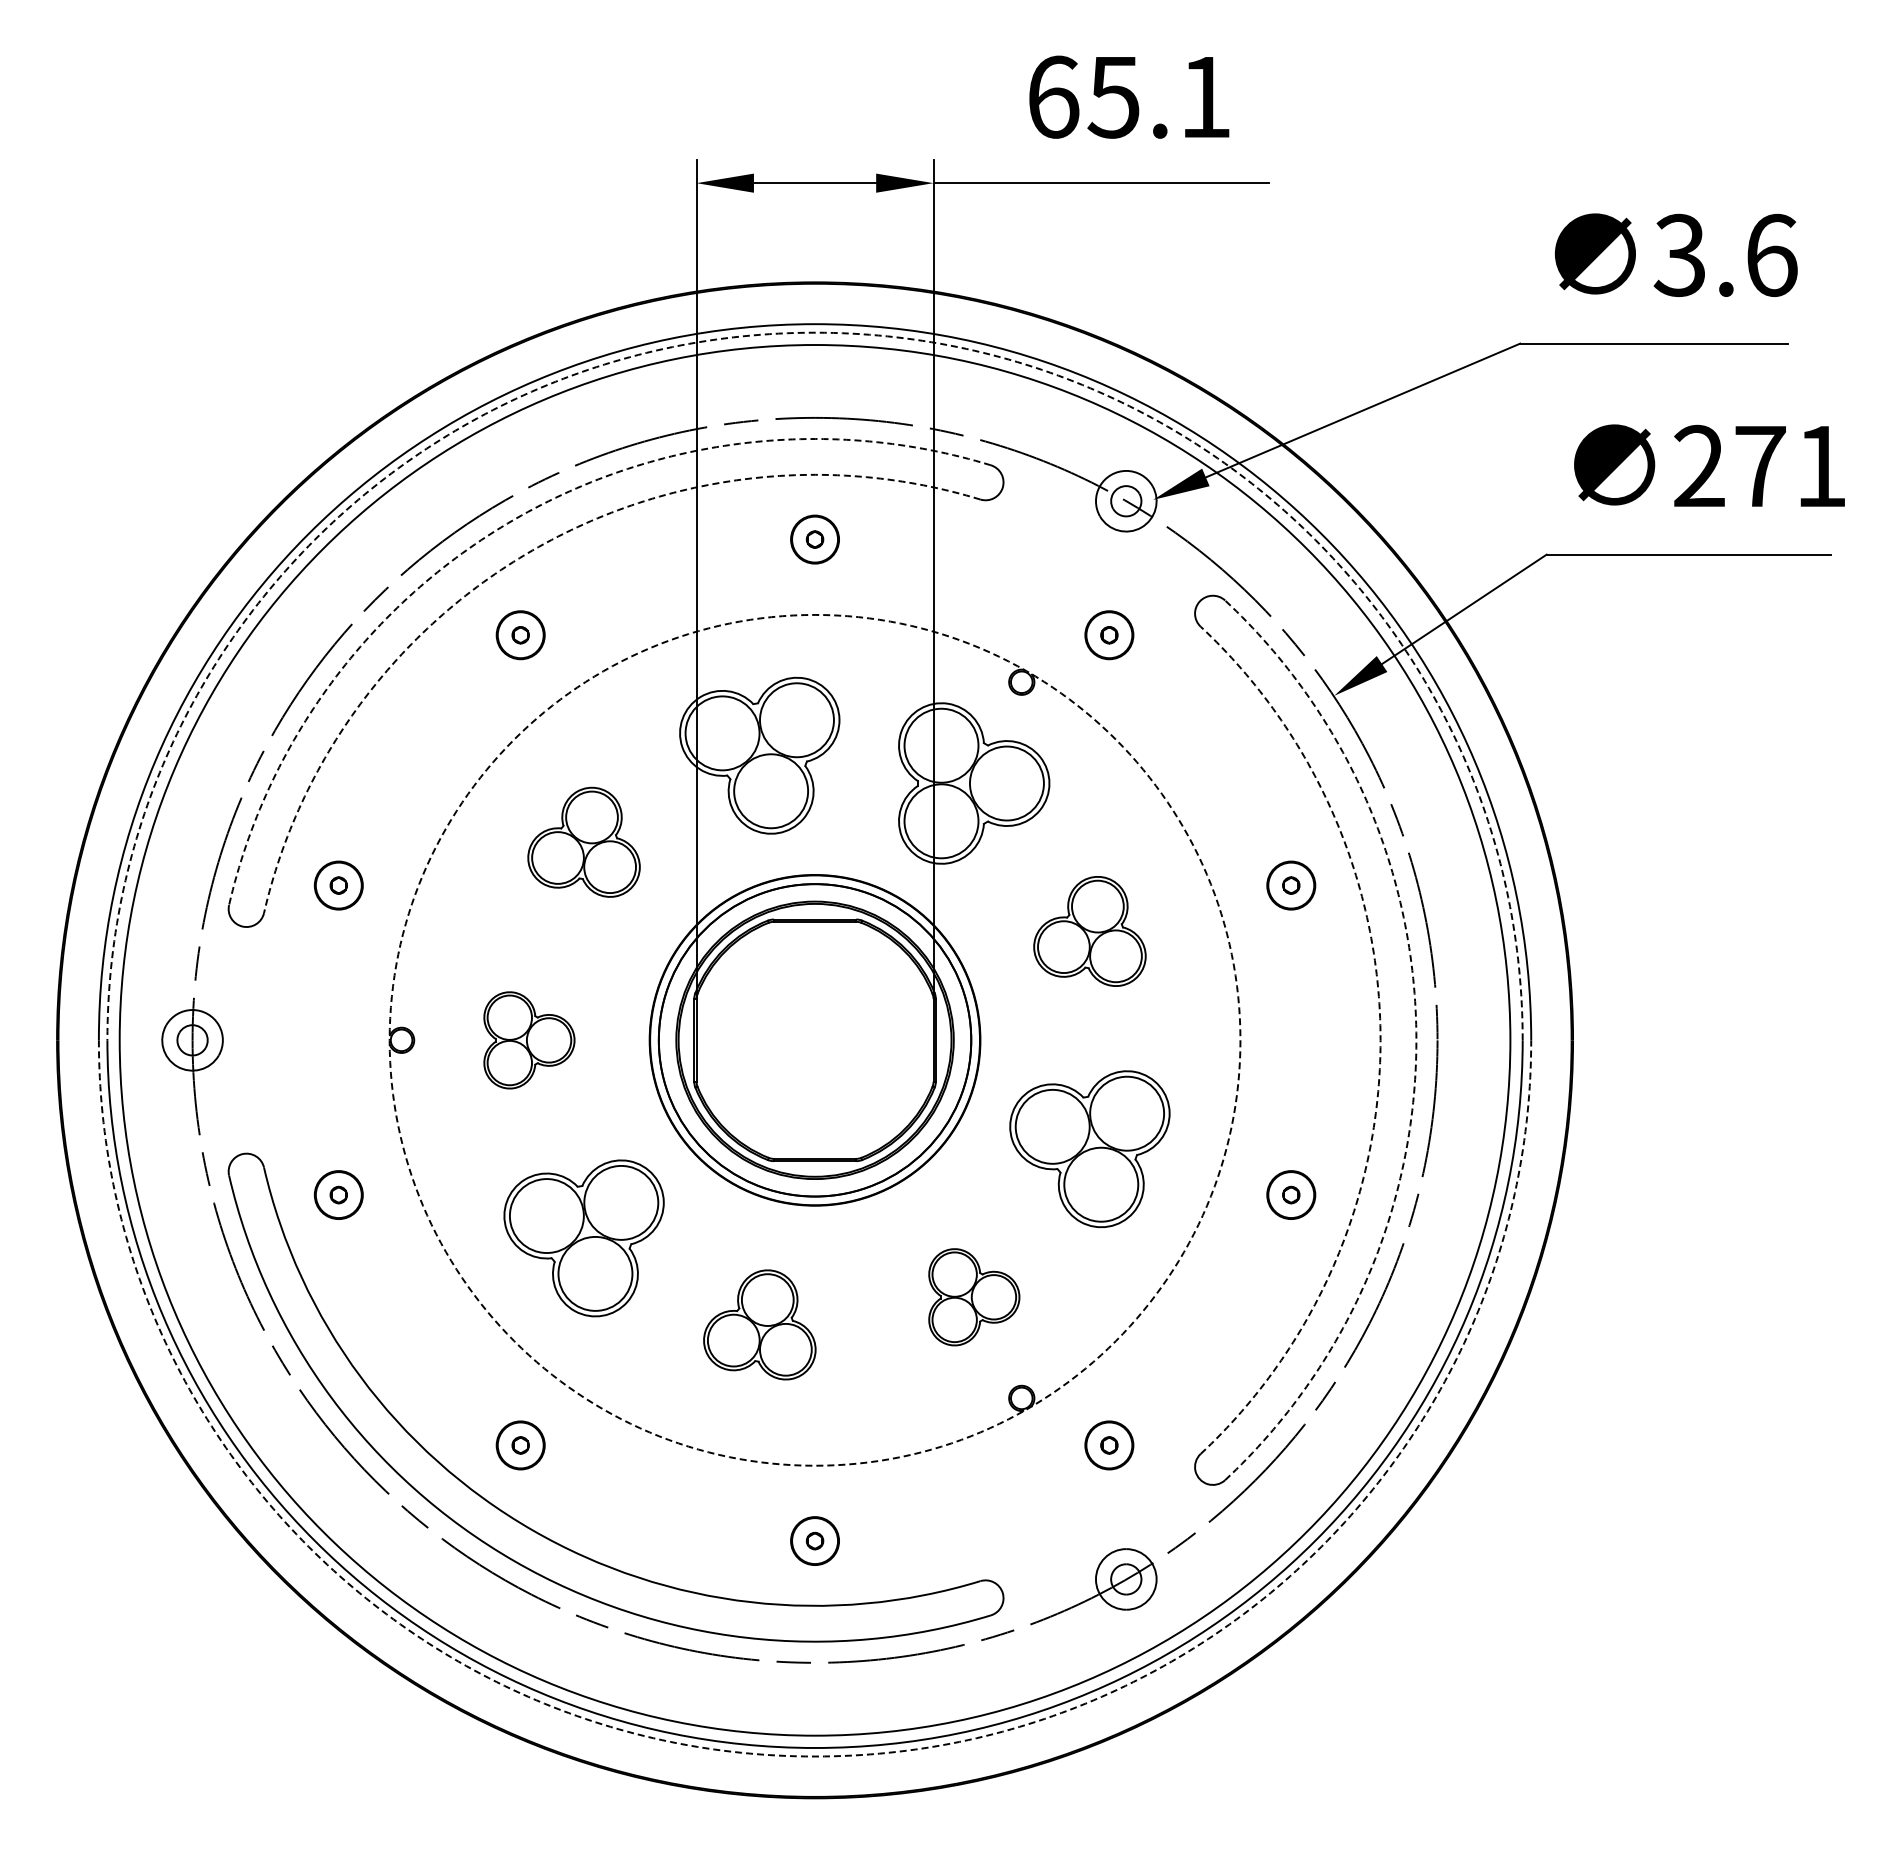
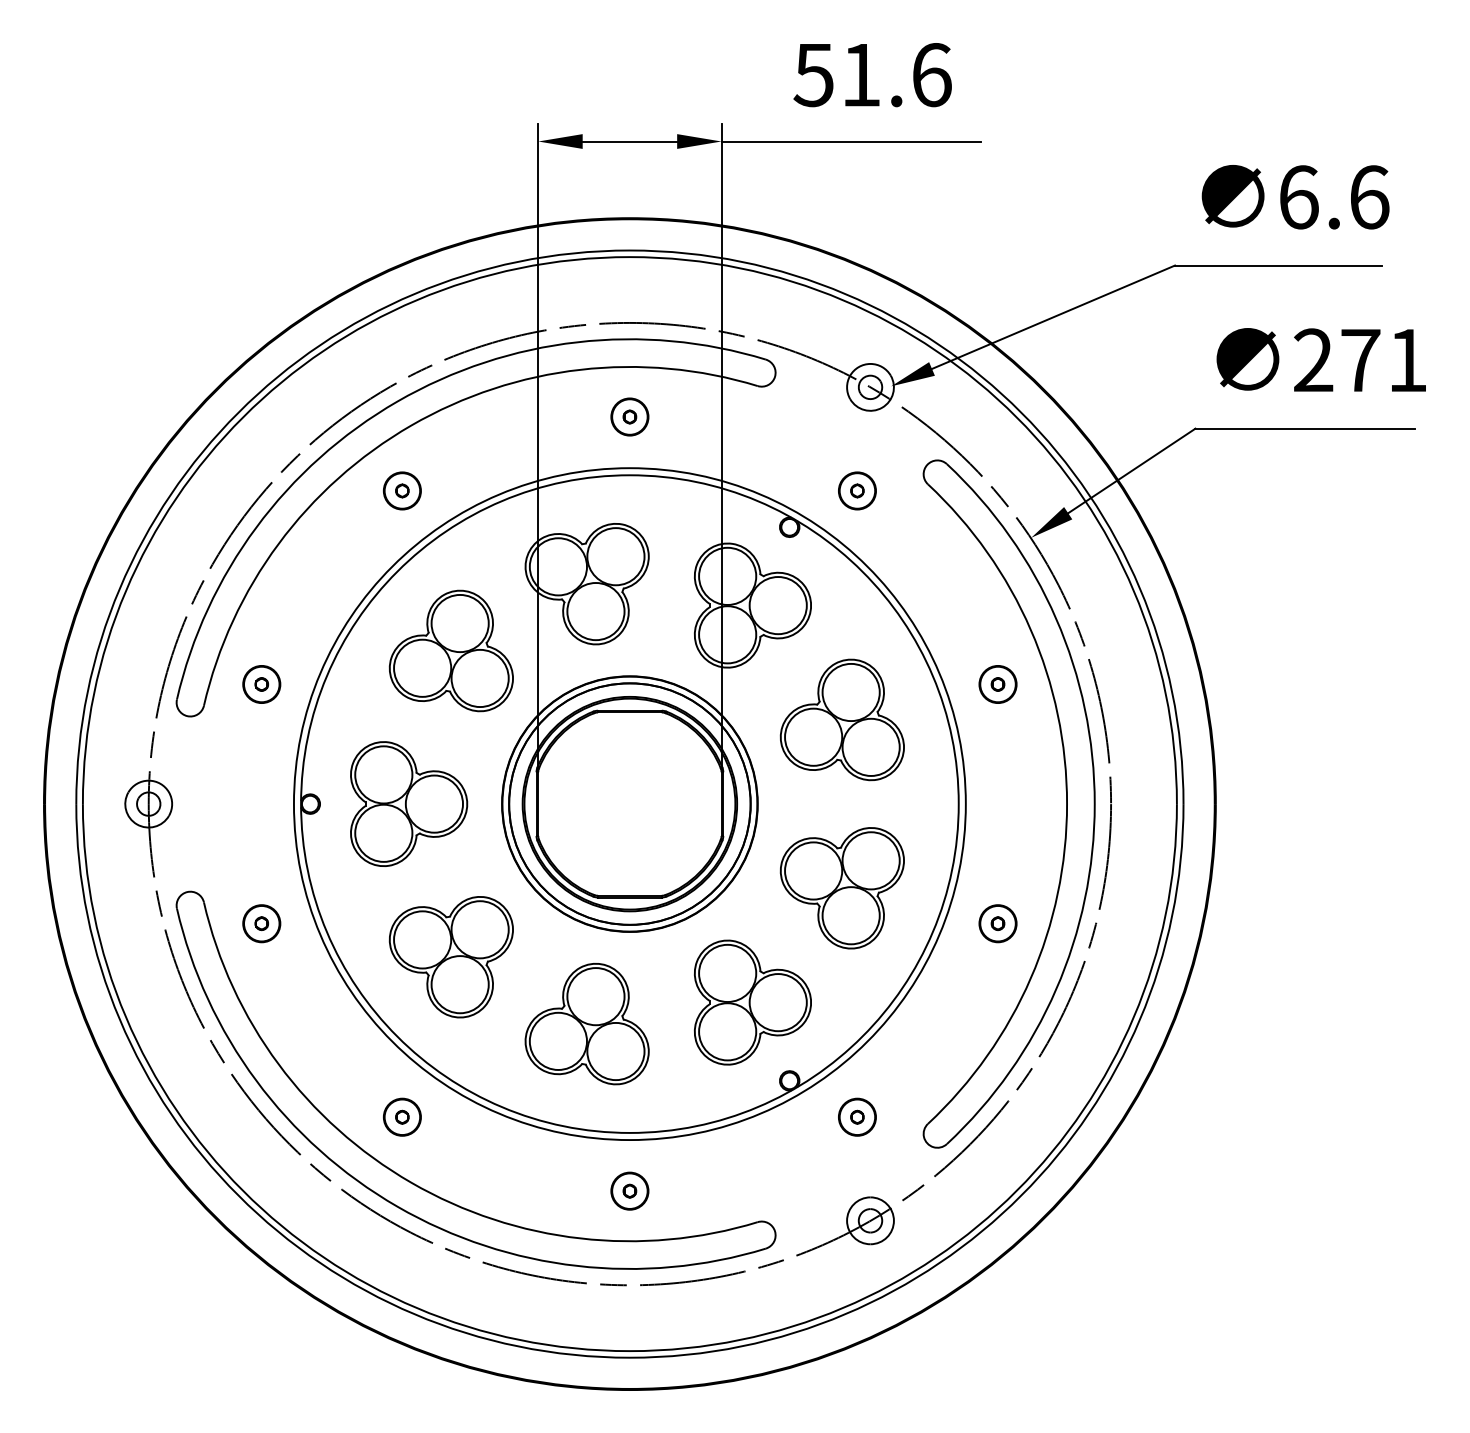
text: (1128, 96) -> (872, 74), 65.1 -> 51.6
text: (1679, 254) -> (1298, 196), 3.6 -> 6.6
arc: (815, 332) -> (630, 256), dashed -> solid
arc: (514, 519) -> (397, 401), dashed -> solid
arc: (532, 550) -> (411, 425), dashed -> solid
part: (583, 842) -> (450, 651), size x1.43
part: (1089, 931) -> (842, 719), size x1.43
circle: (814, 1039) -> (629, 803), dashed -> solid
circle: (814, 1039) -> (629, 803), size x0.62
part: (529, 1040) -> (409, 804), size x1.67
arc: (1380, 1040) -> (1067, 804), dashed -> solid
arc: (1416, 1040) -> (1094, 804), dashed -> solid
part: (974, 1297) -> (753, 1002), size x1.67
part: (759, 1324) -> (586, 1023), size x1.43
arc: (815, 1756) -> (630, 1357), dashed -> solid

